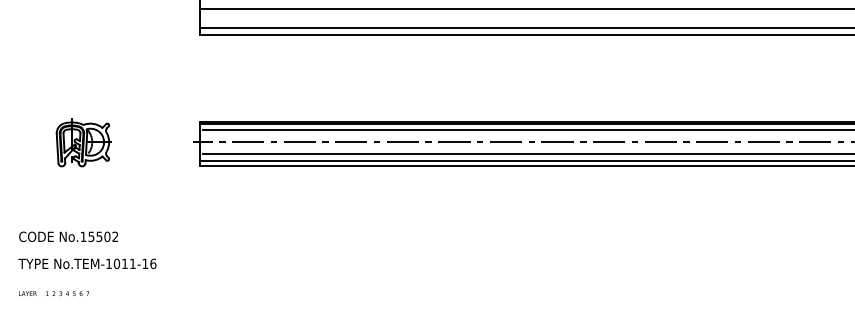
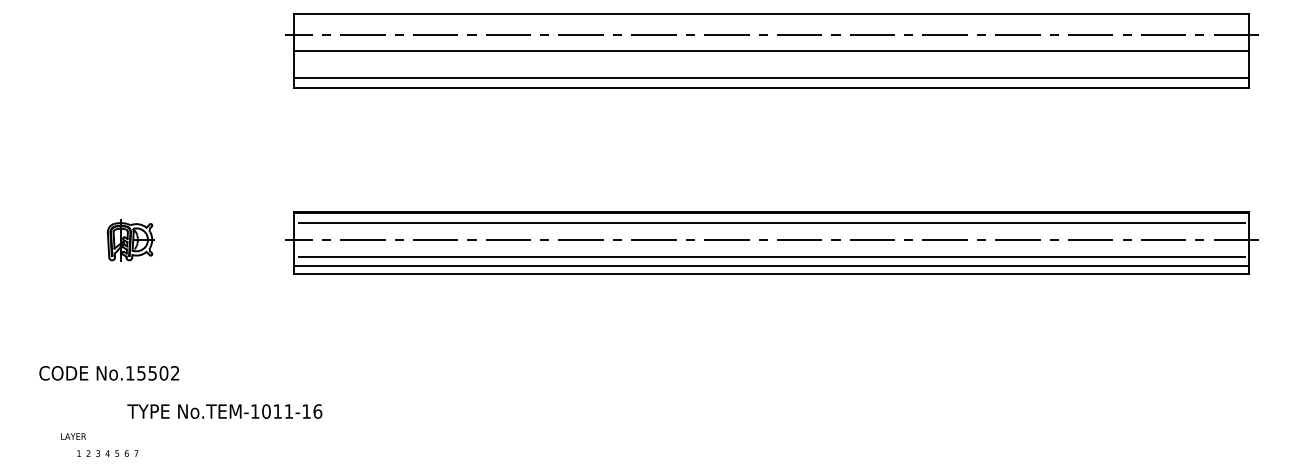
part: (83, 142) -> (130, 239), size x0.6
text: (87, 263) -> (224, 411), moved
text: (27, 293) -> (73, 436), moved

